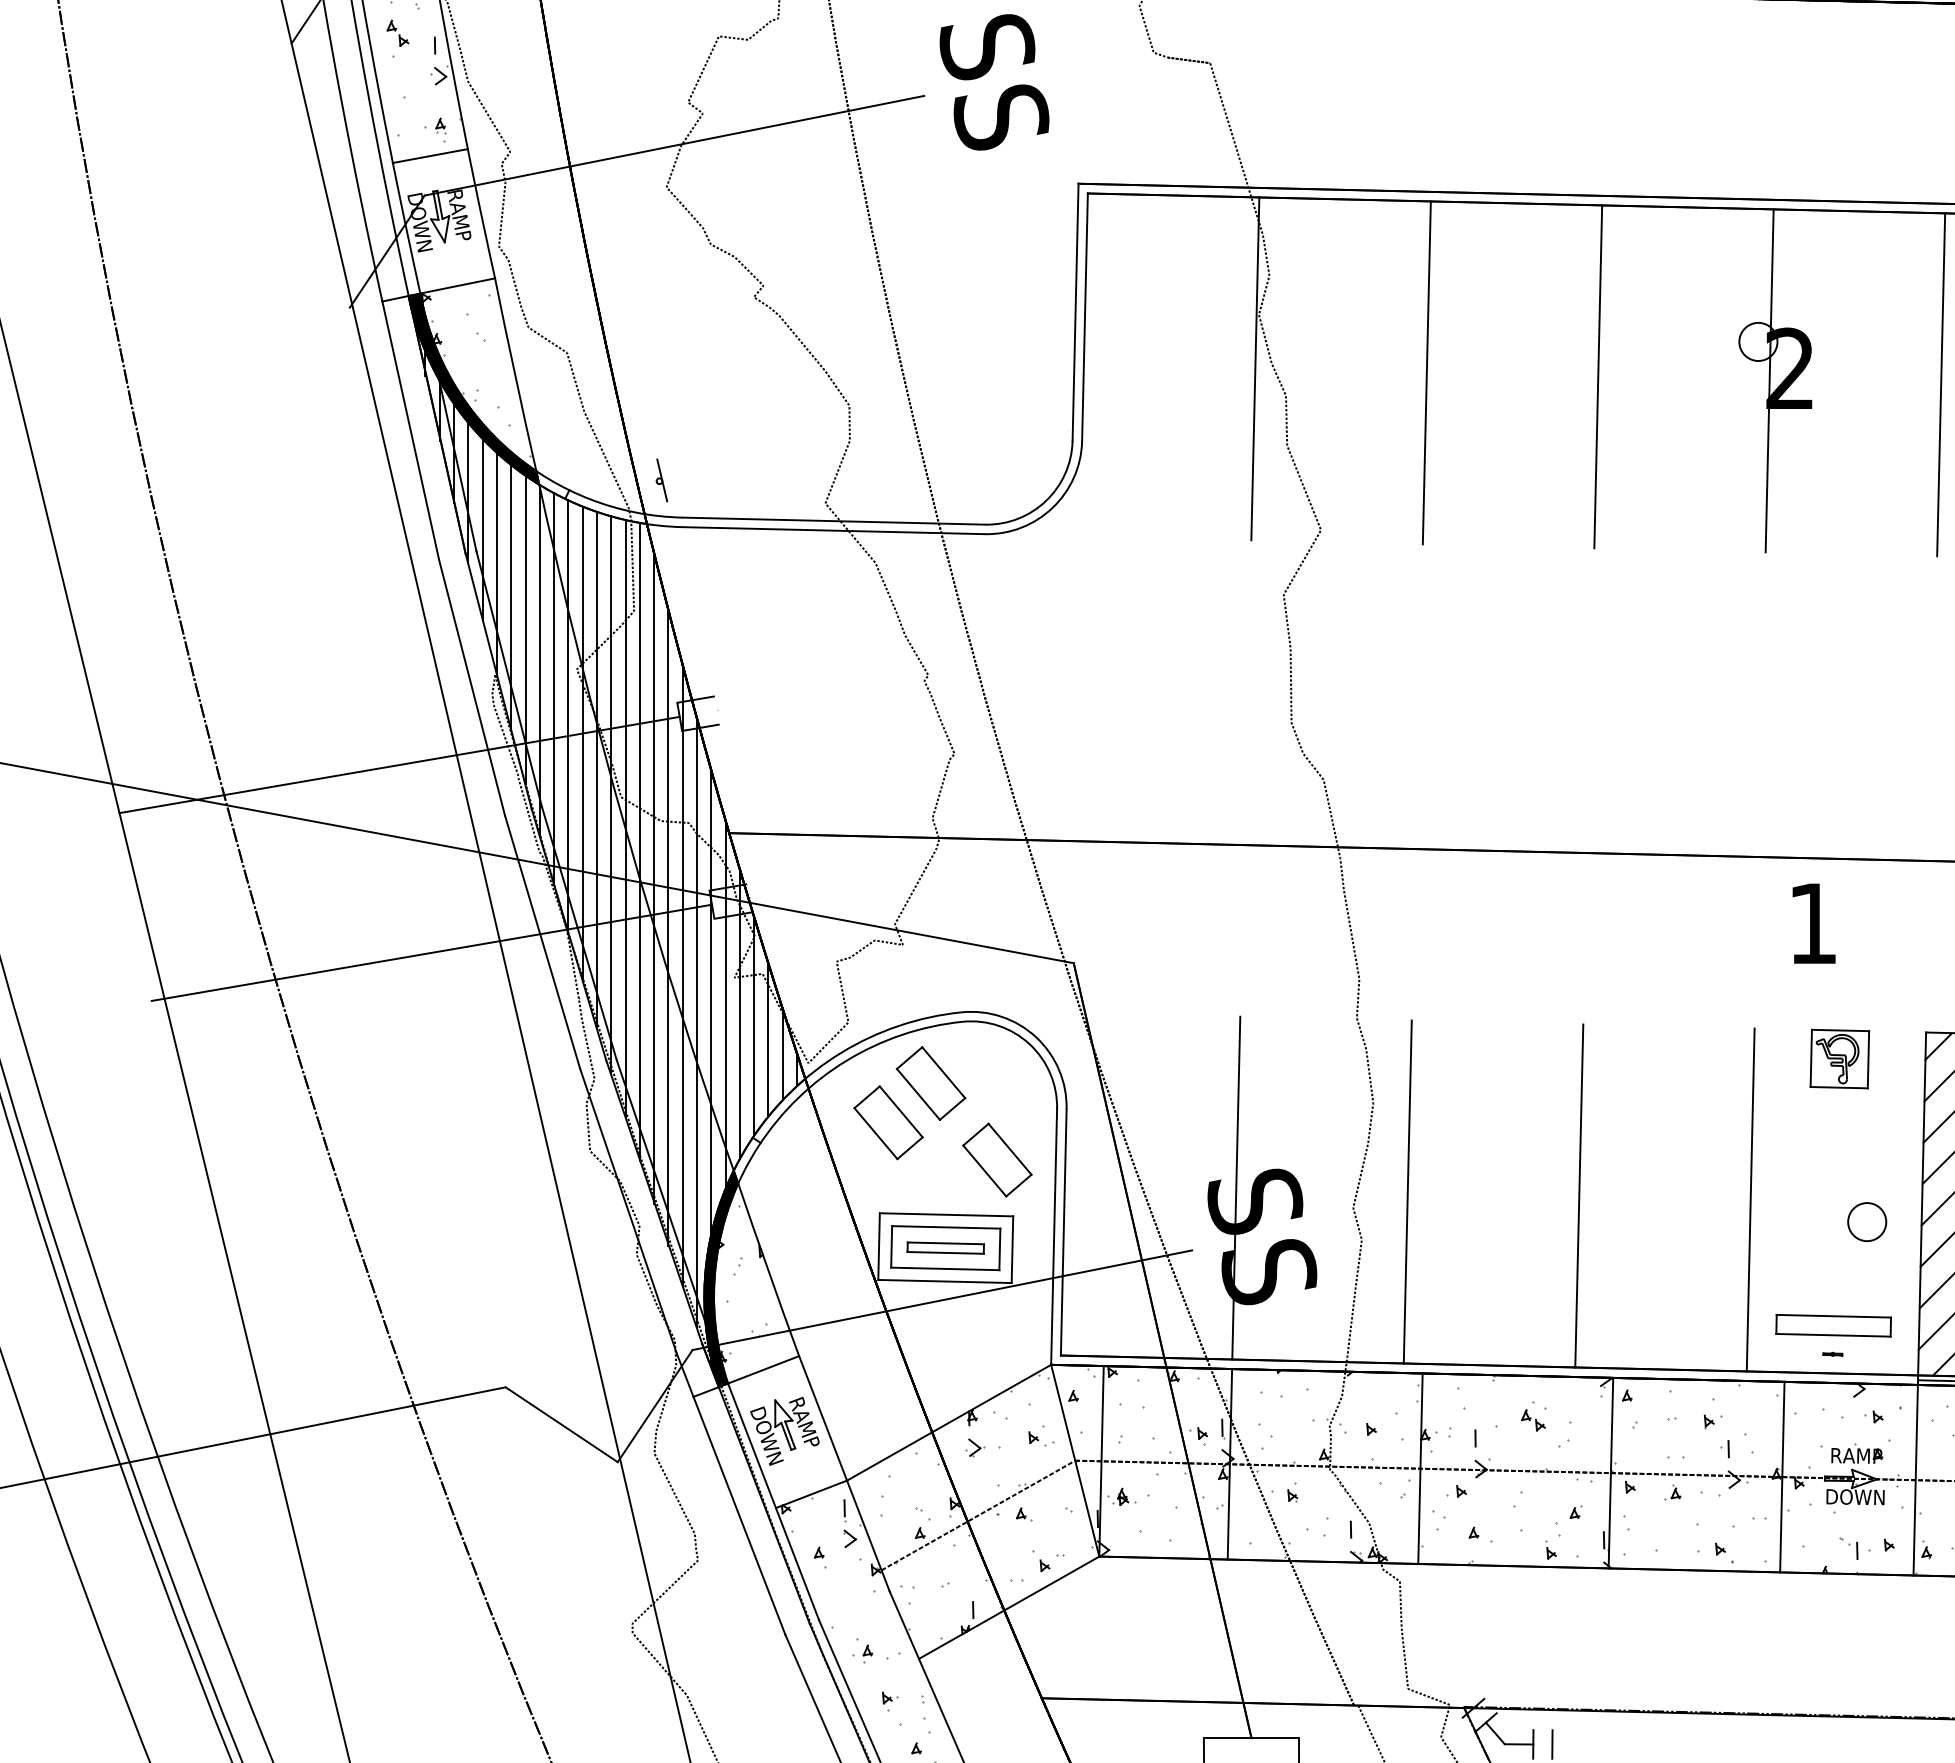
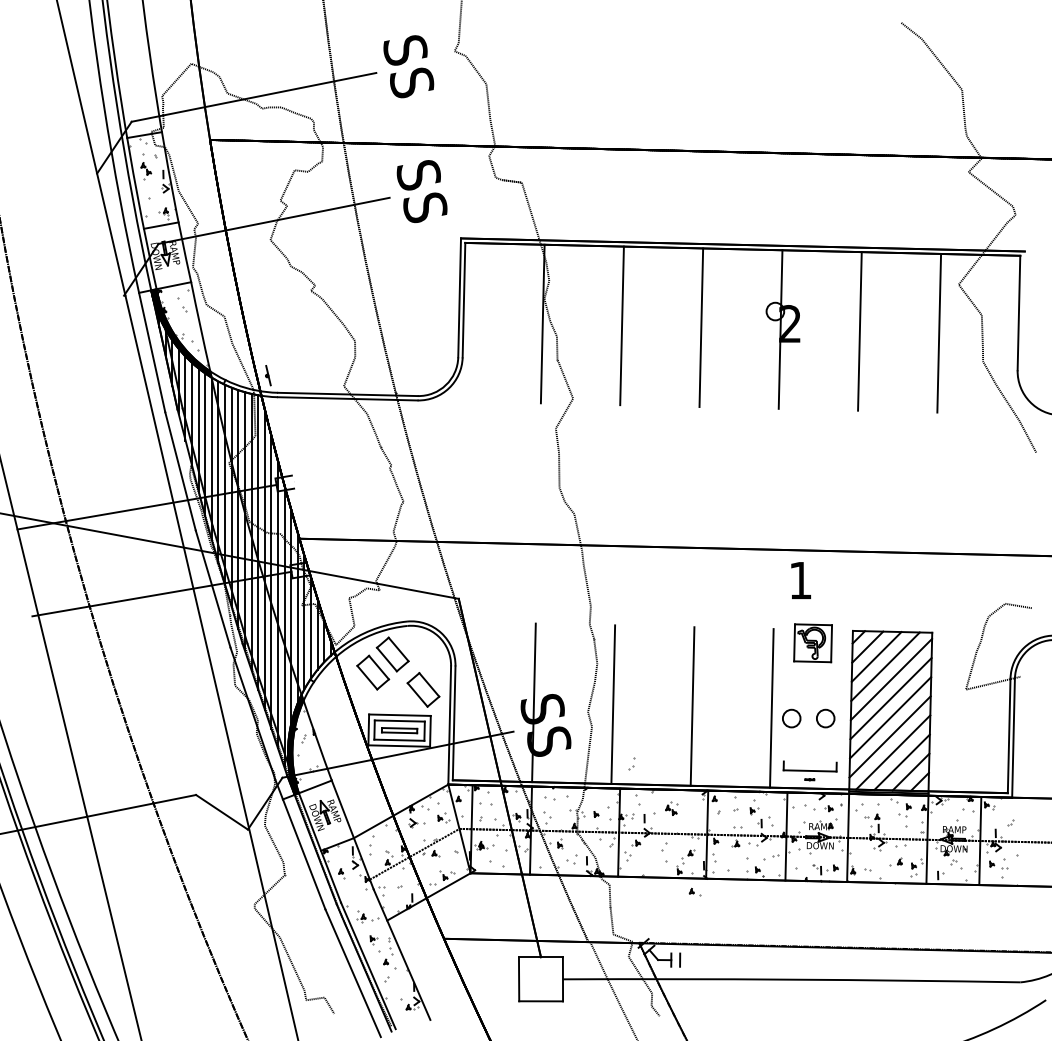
part: (1838, 1057) -> (812, 642), size x1.4
circle: (1793, 1221) -> (791, 718), added
line: (1832, 1314) -> (809, 761), removed
part: (1564, 1433) -> (631, 763), moved
part: (1479, 1533) -> (694, 891), moved

